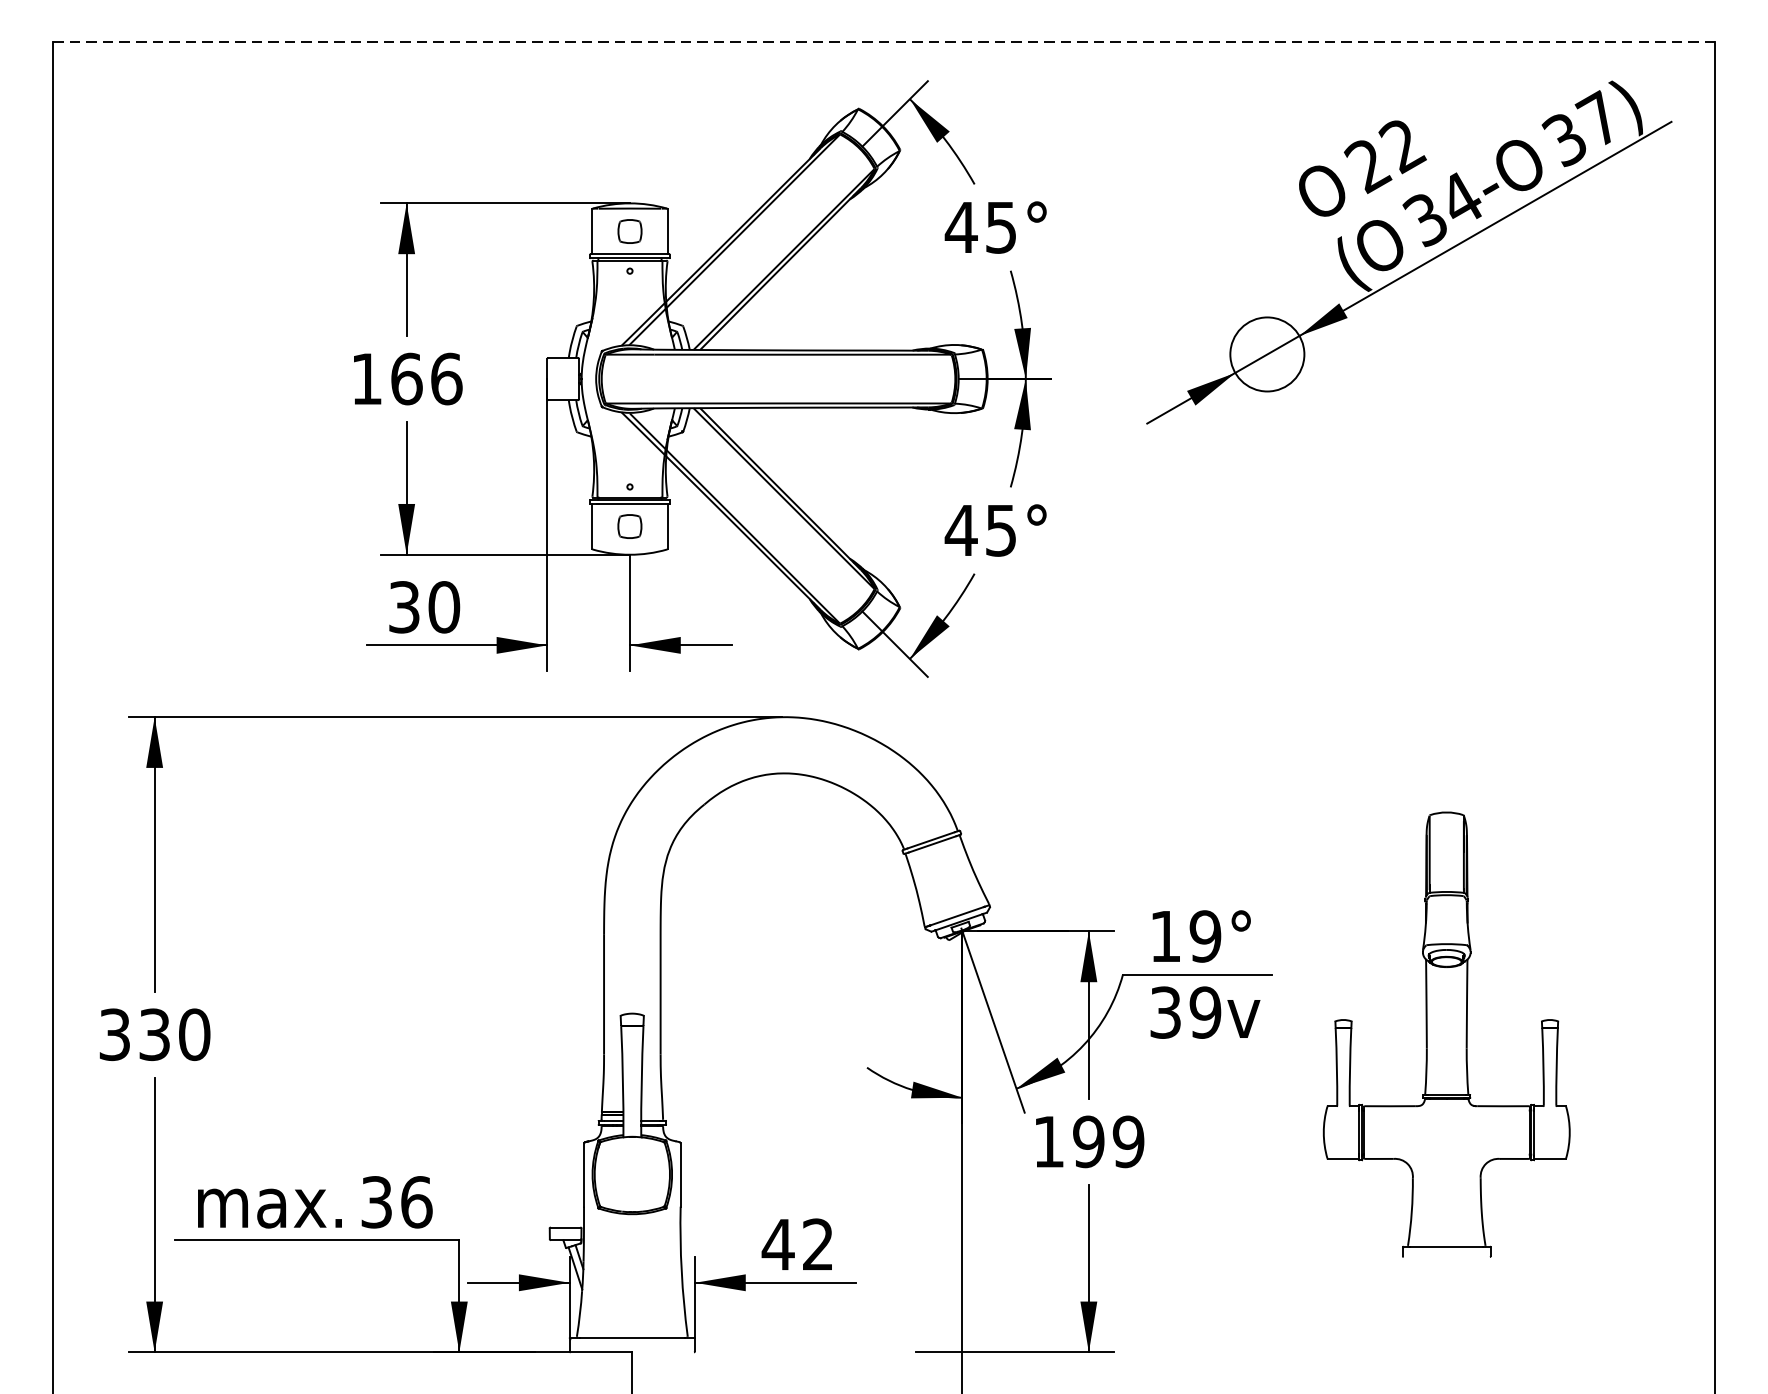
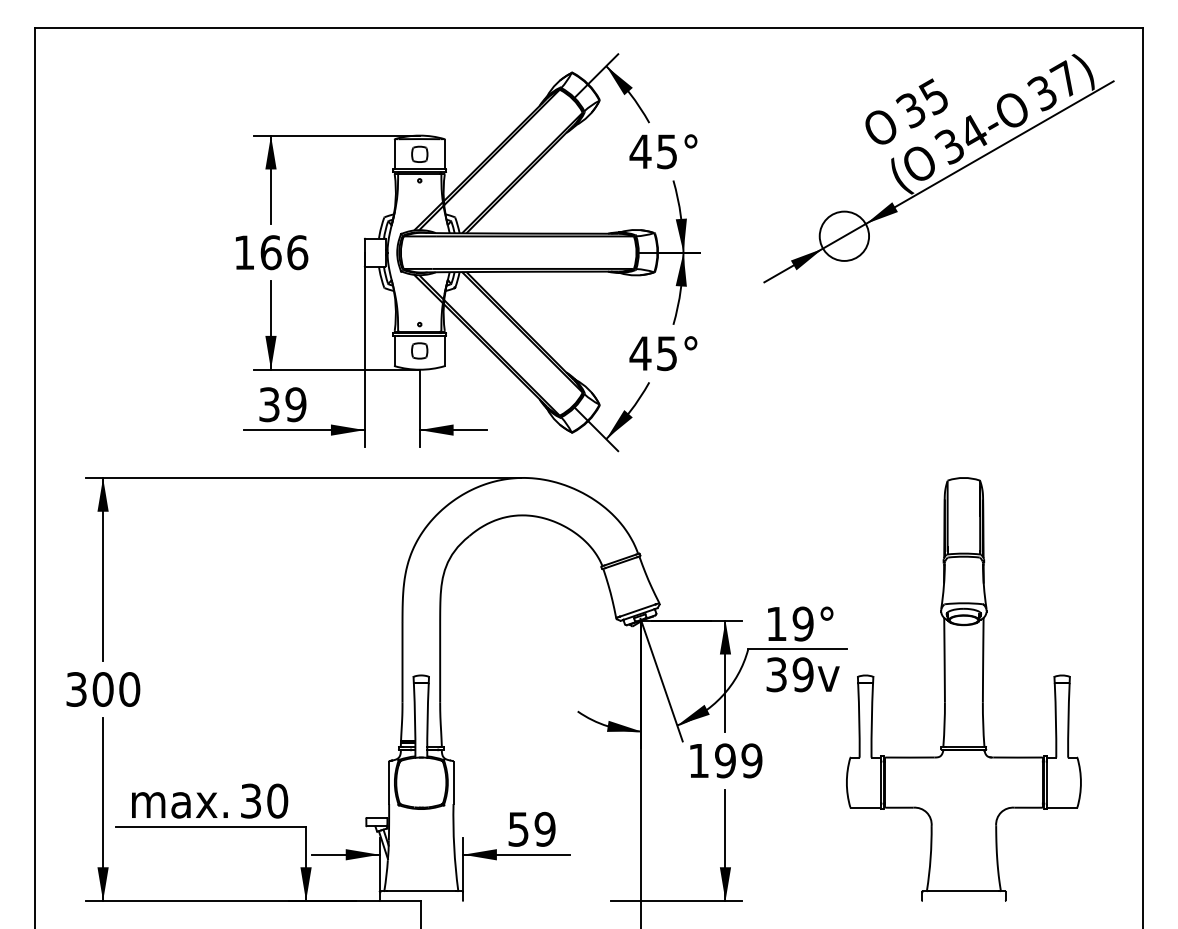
line: (884, 41) -> (589, 27), dashed -> solid
text: (1384, 155) -> (922, 103), 22 -> 35
text: (443, 606) -> (295, 404), 30 -> 39
text: (153, 1034) -> (102, 689), 330 -> 300
part: (1446, 1034) -> (963, 689), size x1.43
text: (416, 1201) -> (277, 800), 36 -> 30
text: (797, 1244) -> (531, 829), 42 -> 59

